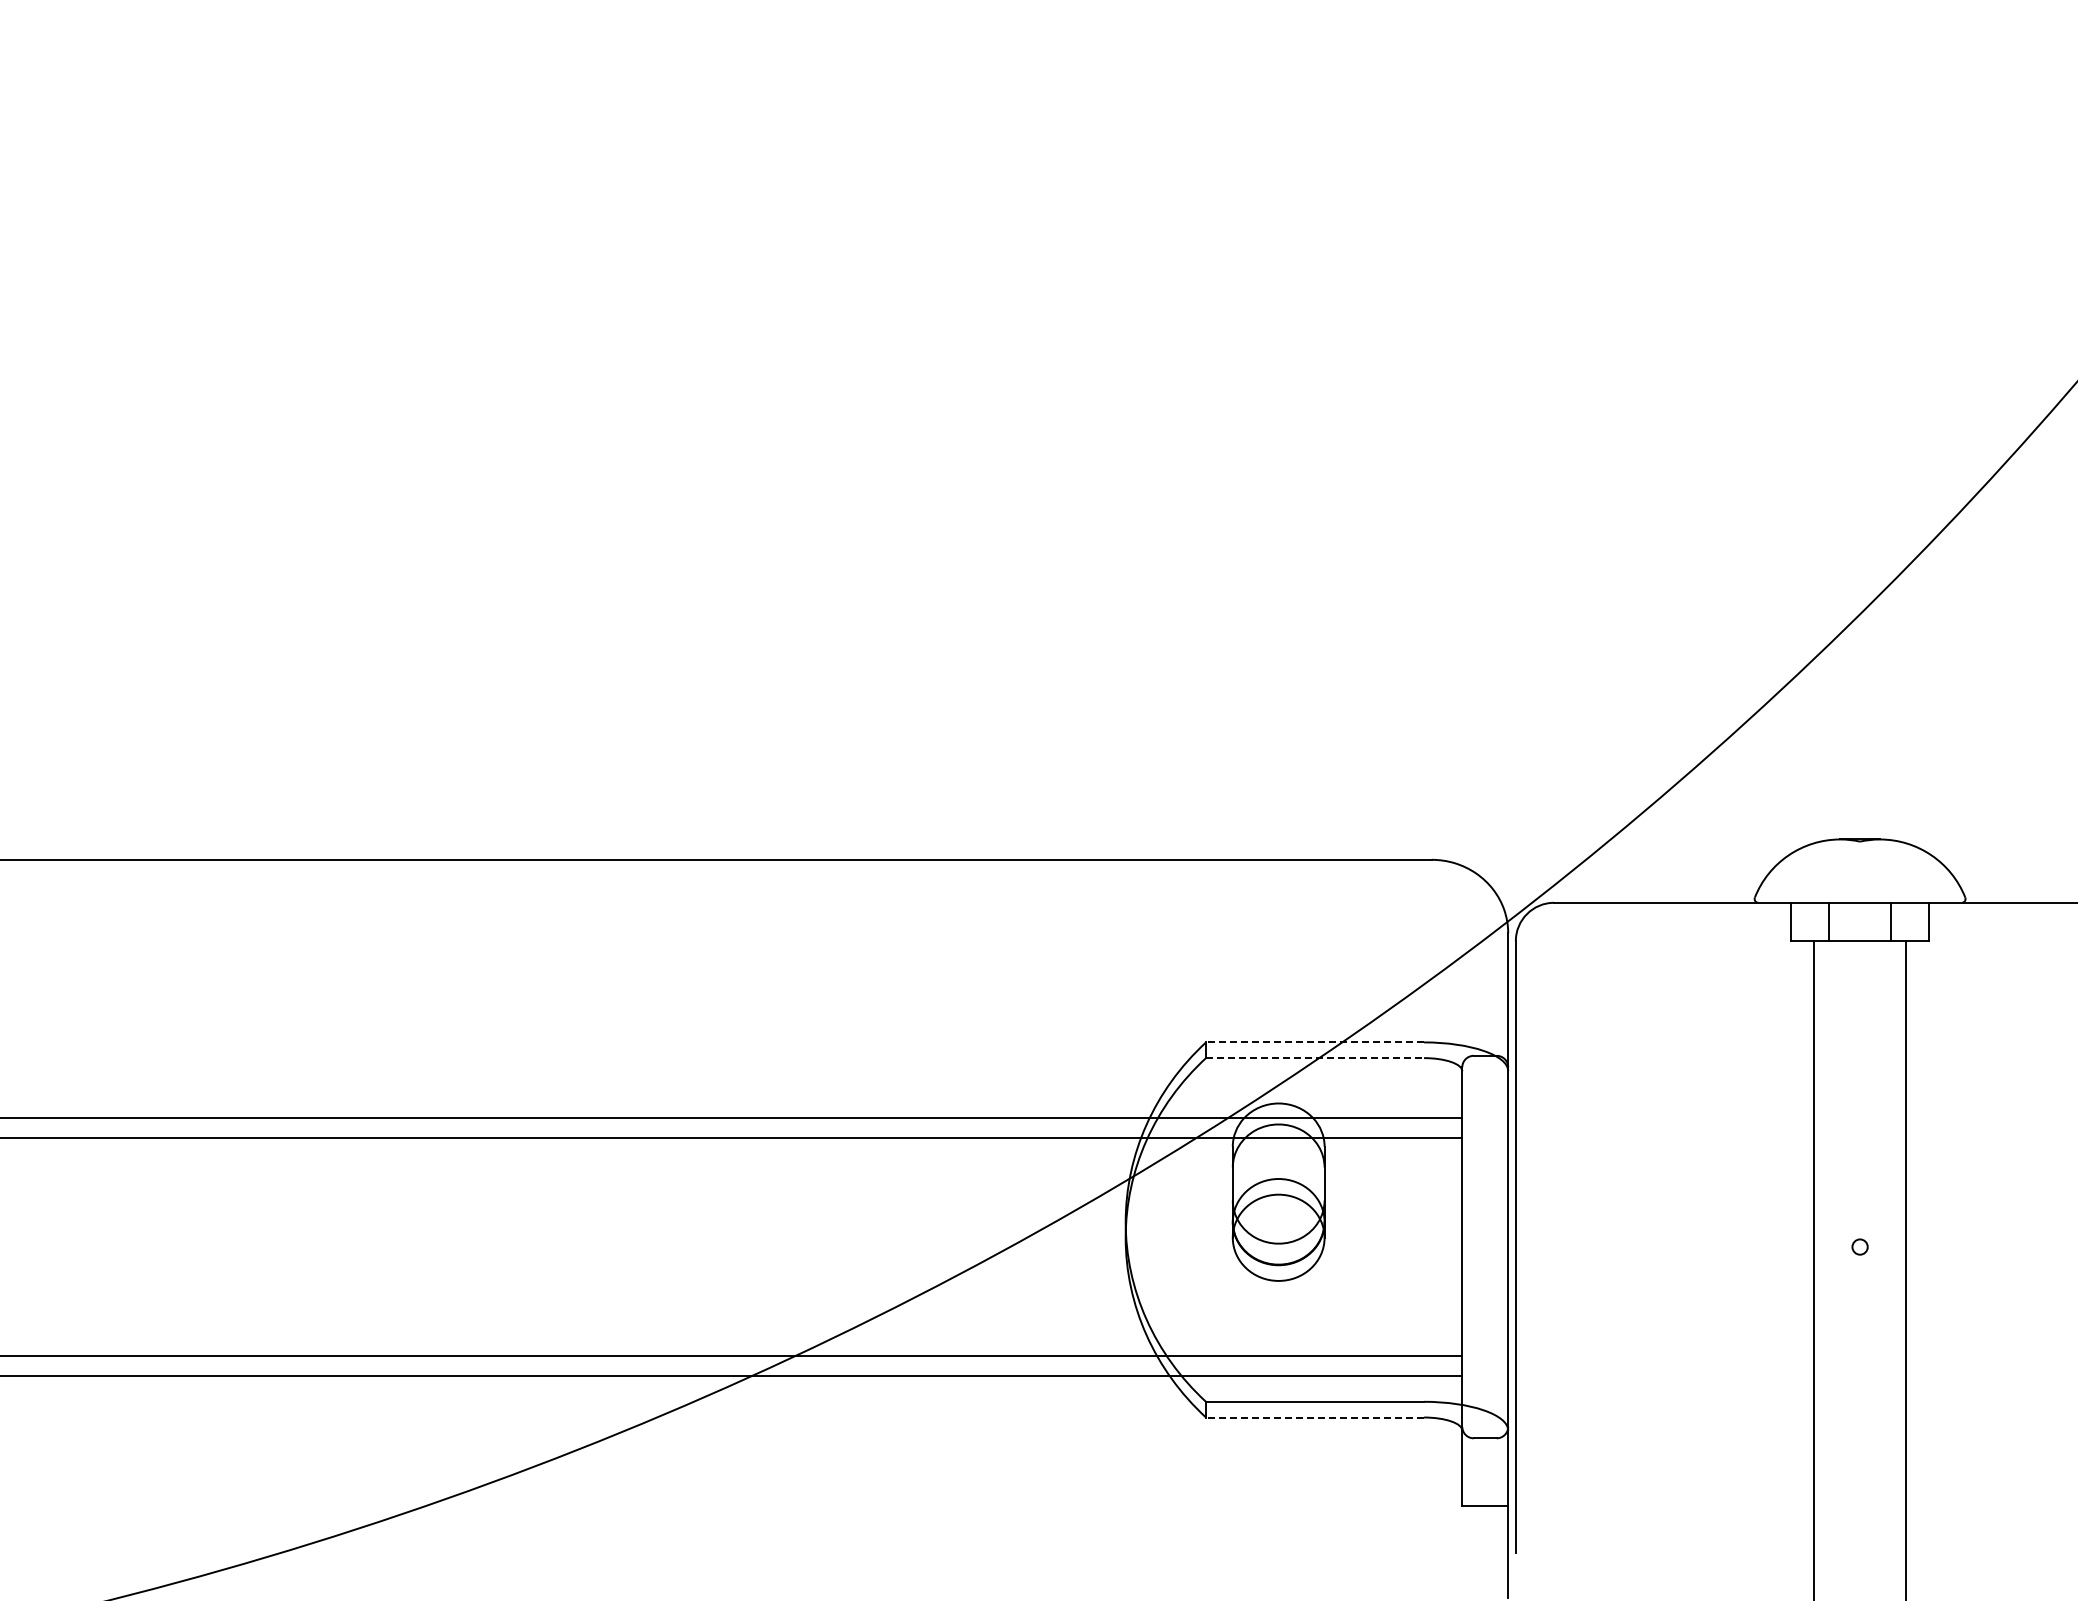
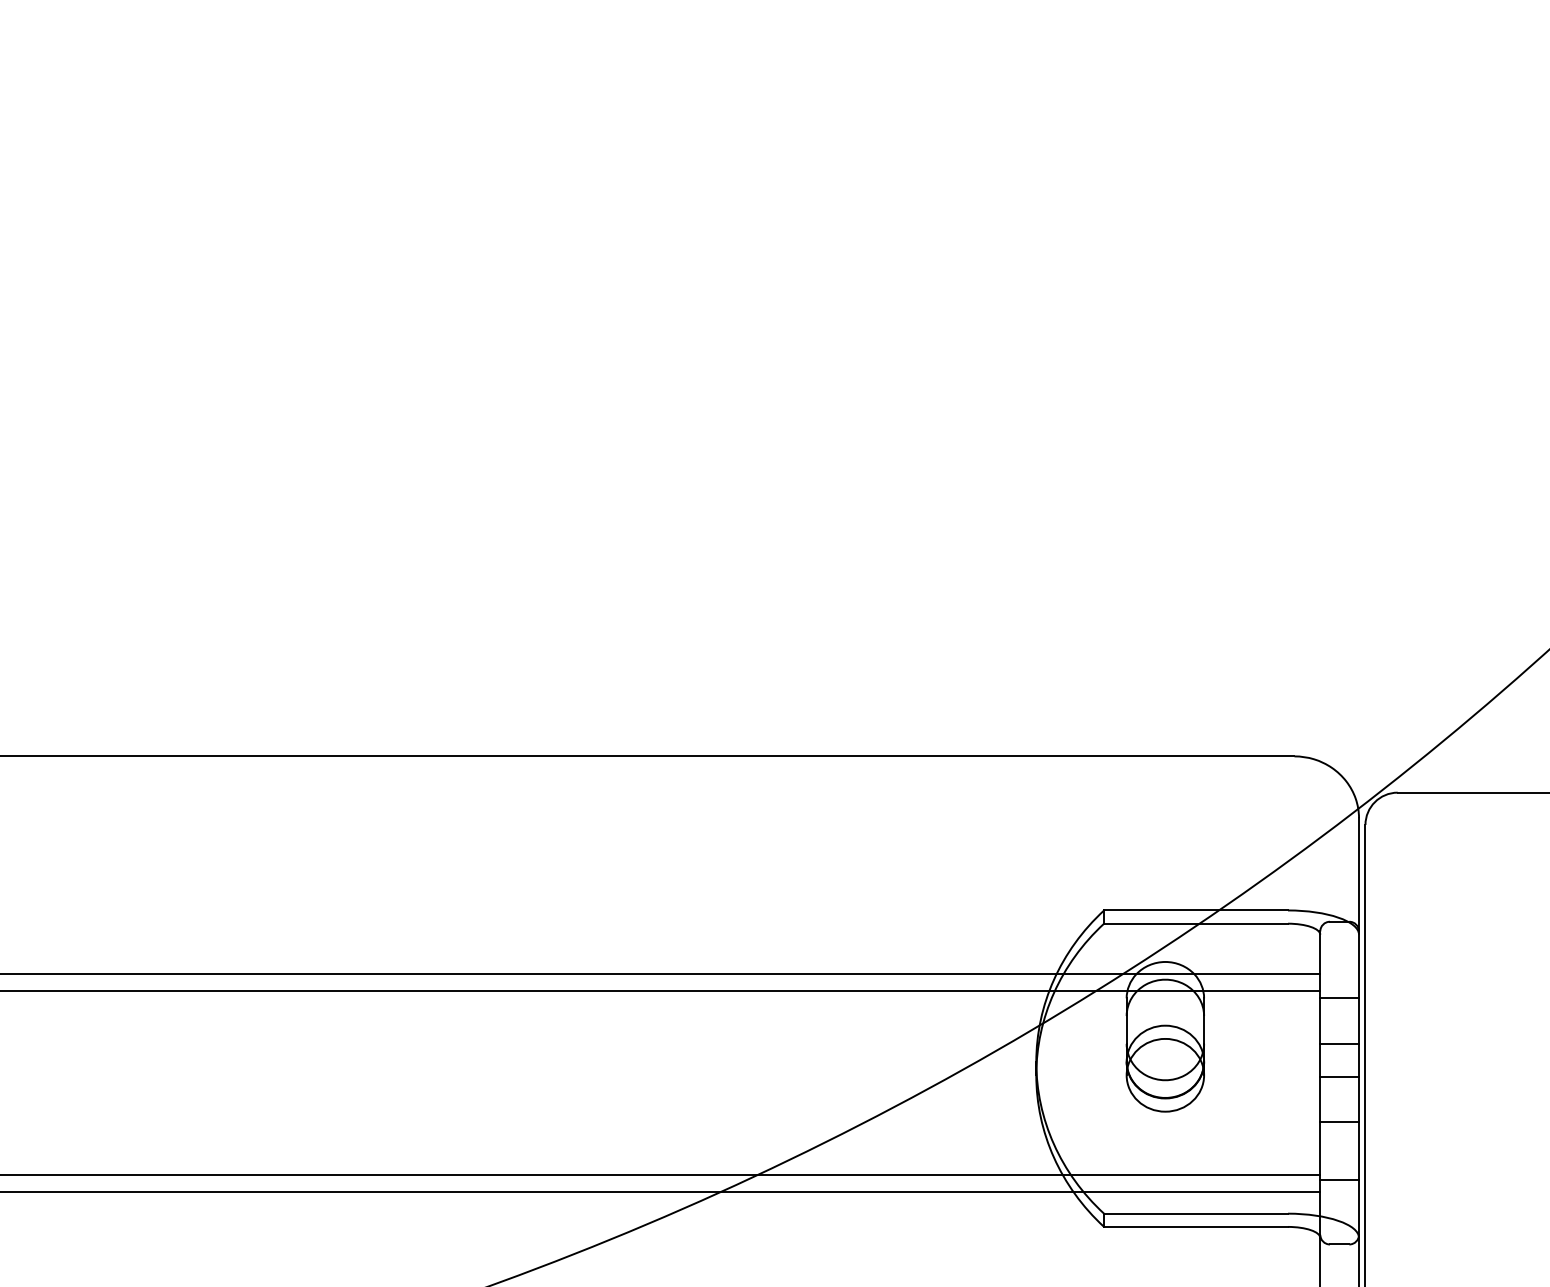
line: (1315, 1042) -> (1196, 910), dashed -> solid
line: (1315, 1058) -> (1196, 924), dashed -> solid
line: (1485, 1146) -> (1339, 998), added
line: (1485, 1201) -> (1339, 1044), added
line: (1485, 1239) -> (1339, 1076), added
line: (1485, 1292) -> (1339, 1121), added
line: (1485, 1362) -> (1339, 1180), added
line: (1315, 1417) -> (1196, 1226), dashed -> solid

